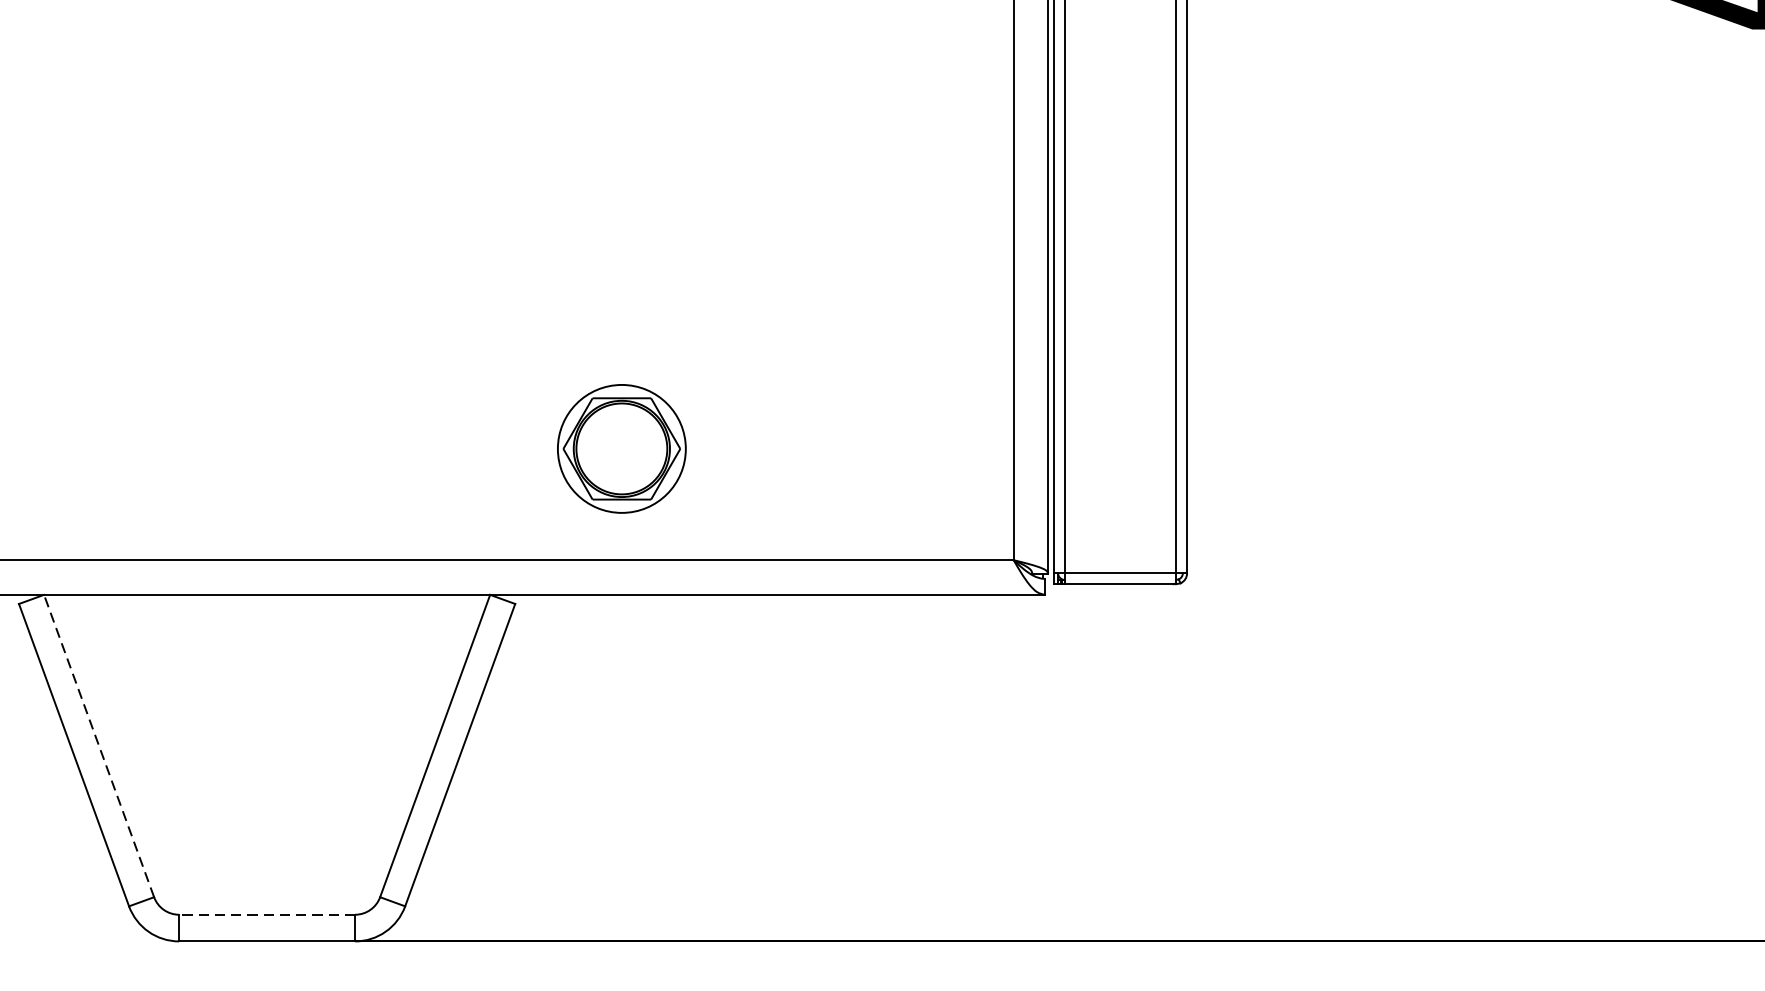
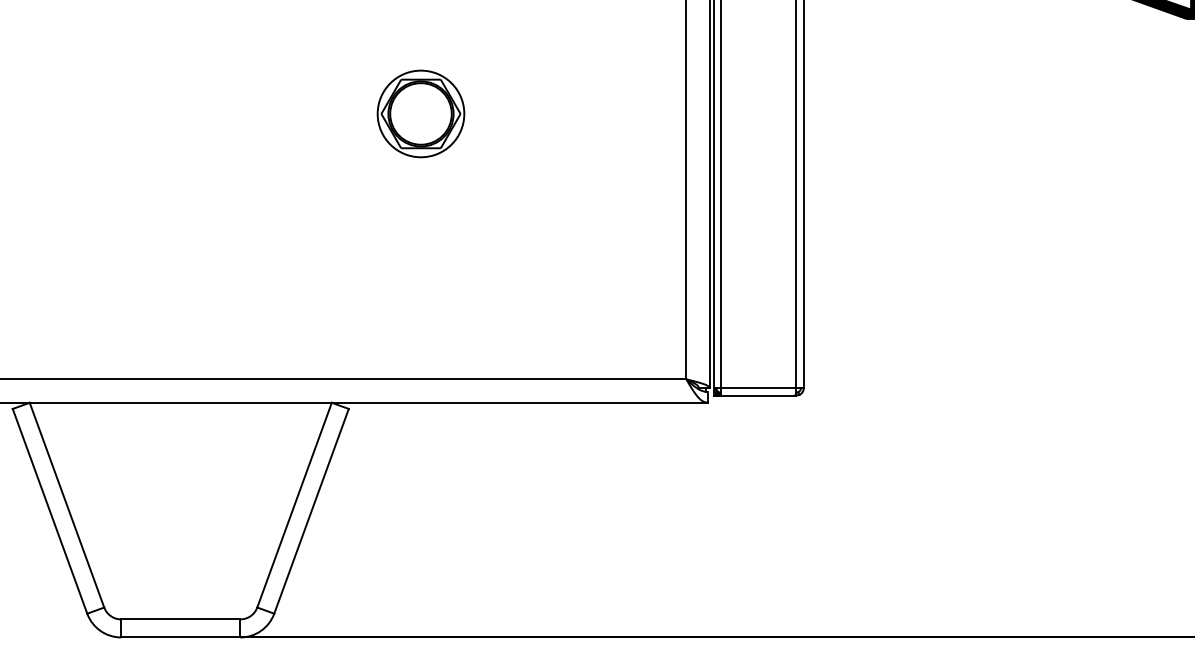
part: (621, 448) -> (420, 113), moved
line: (99, 746) -> (67, 505), dashed -> solid
line: (266, 914) -> (180, 619), dashed -> solid

